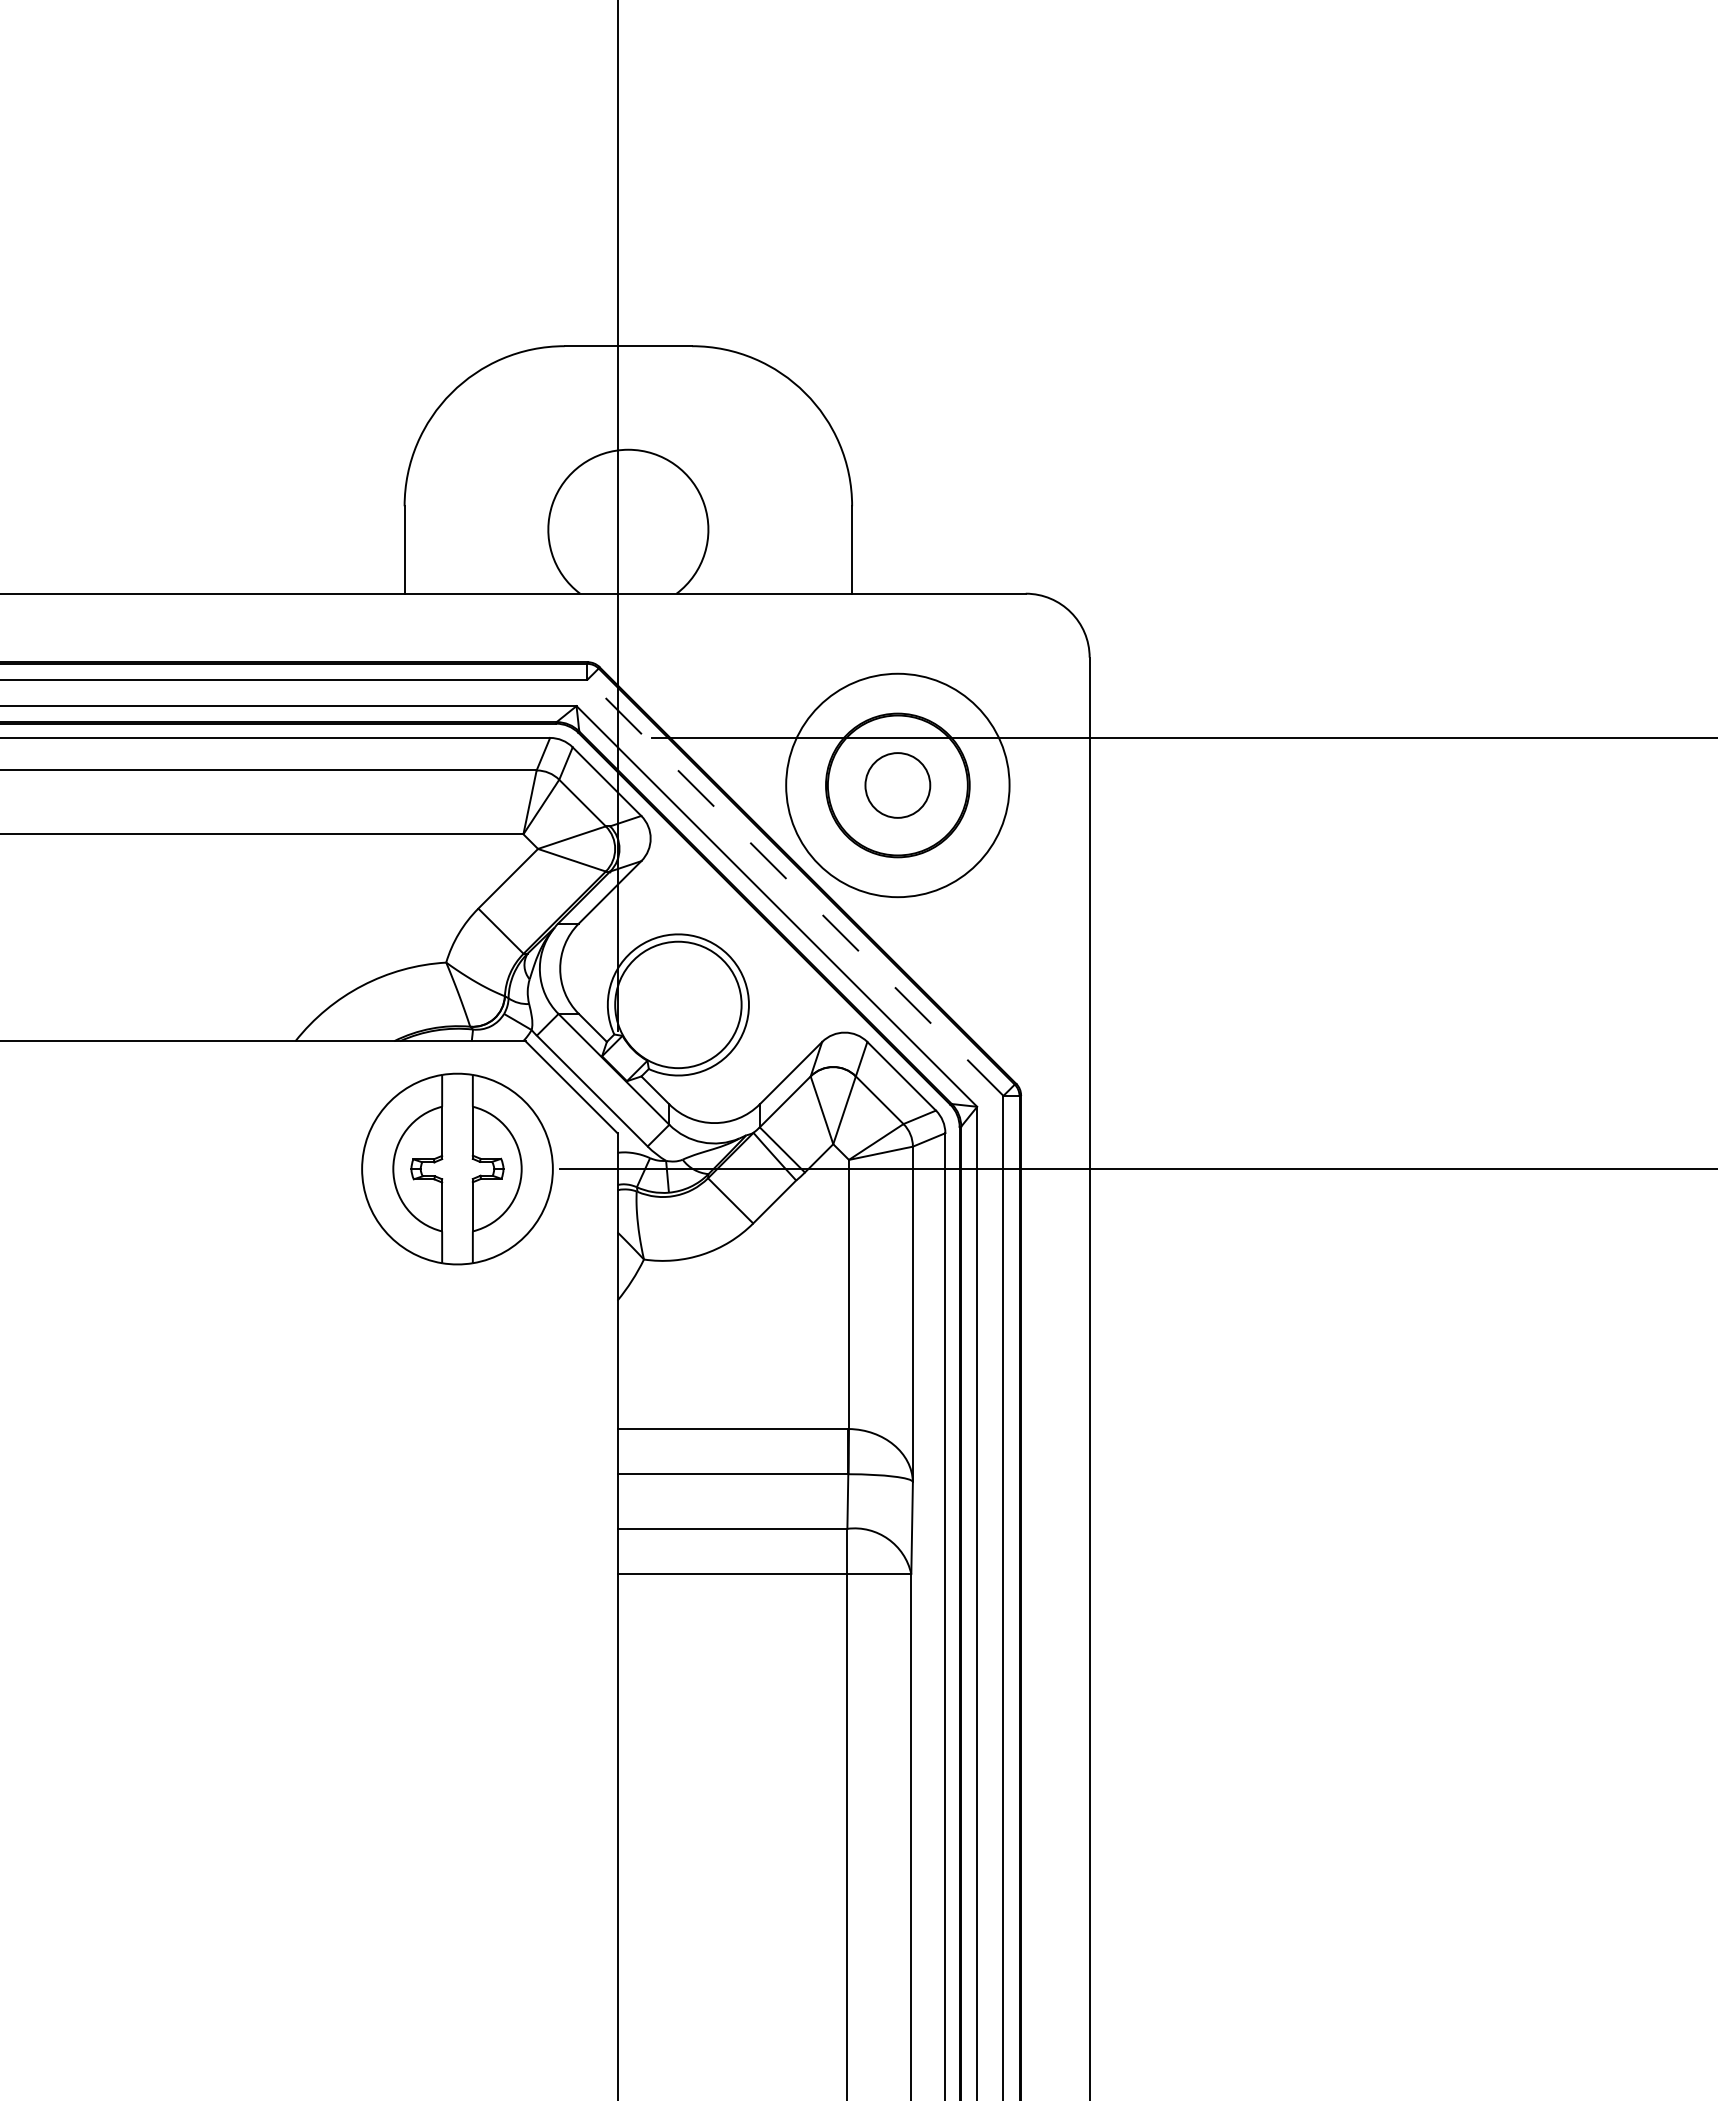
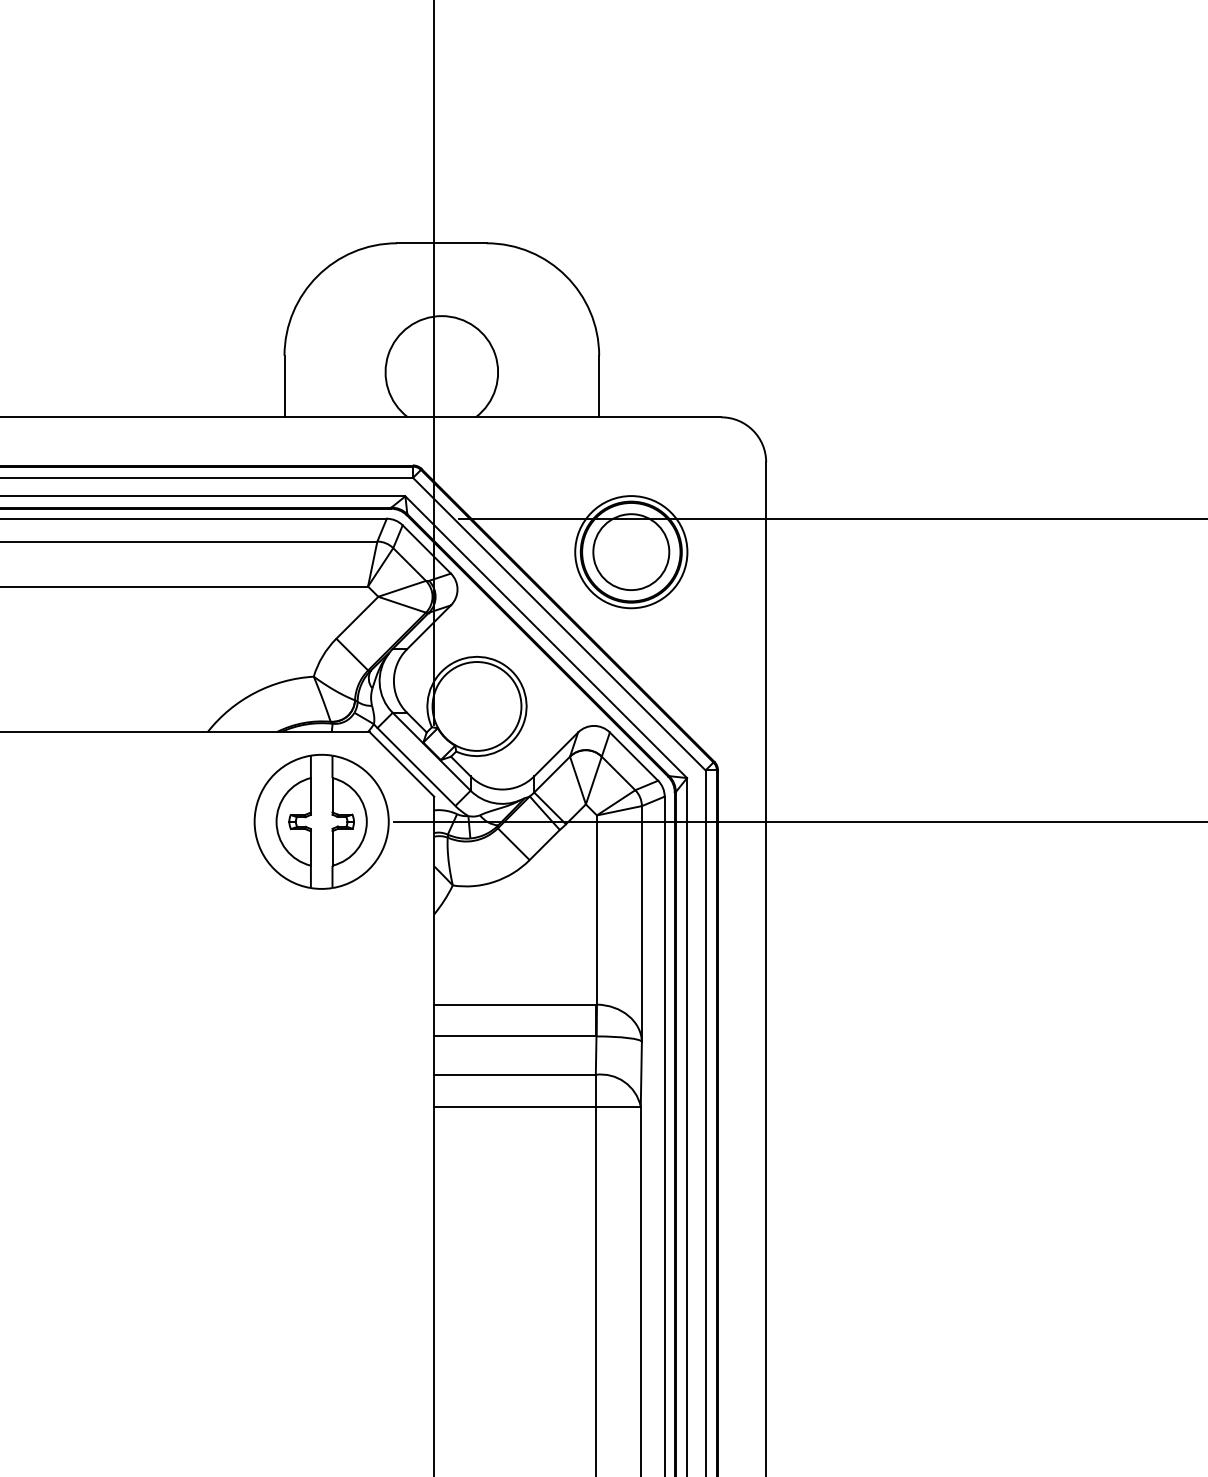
circle: (897, 785) -> (631, 552), size x0.71
circle: (897, 785) -> (631, 552), size x1.67
line: (795, 887) -> (559, 623), dashed -> solid

